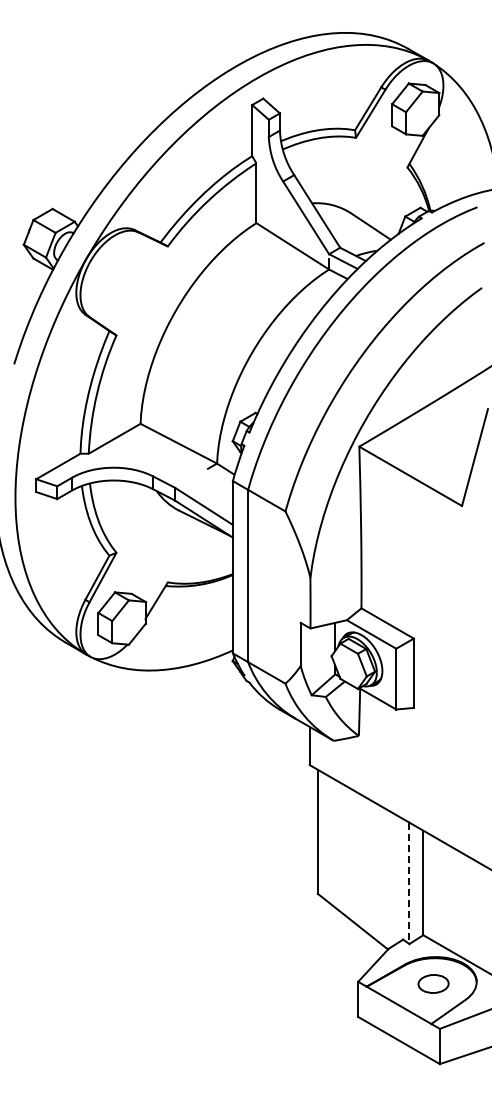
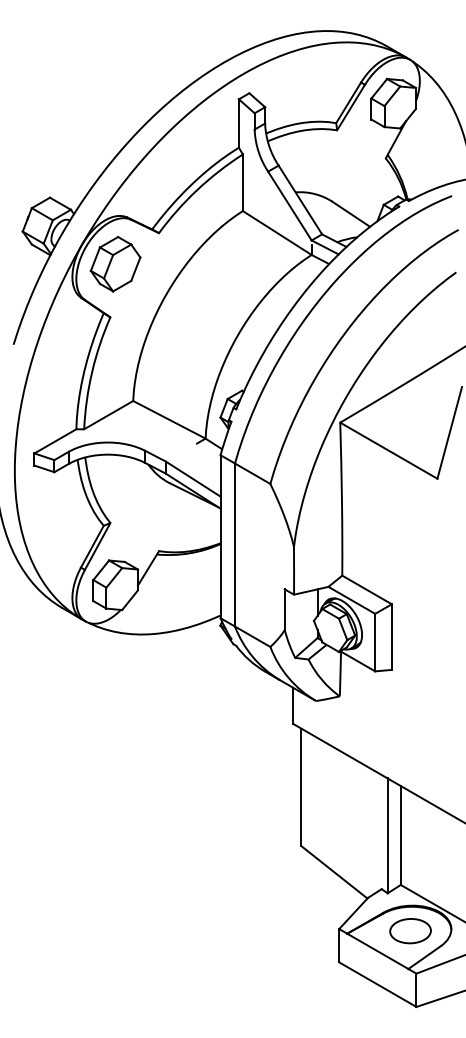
part: (121, 279) -> (115, 264), added
line: (409, 883) -> (387, 836), dashed -> solid
part: (433, 983) -> (410, 930), size x1.43

